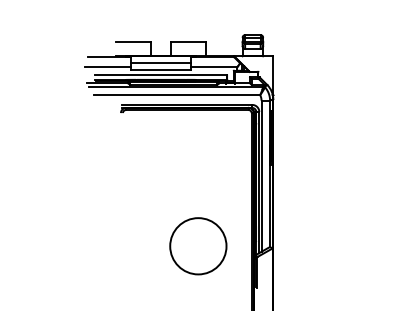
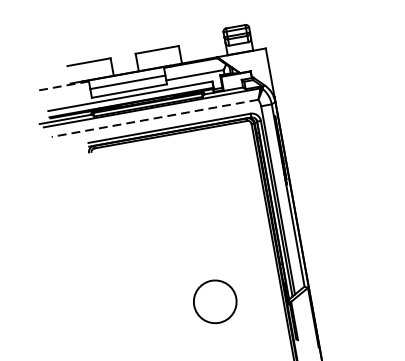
line: (109, 57) -> (62, 86), solid -> dashed
line: (107, 67) -> (62, 99), removed
line: (177, 95) -> (155, 118), solid -> dashed
circle: (198, 246) -> (215, 302), size x0.6

